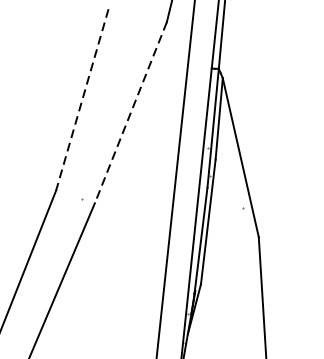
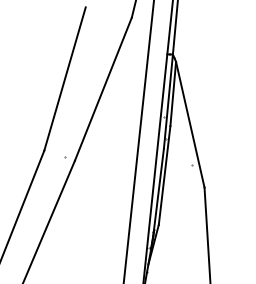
line: (82, 100) -> (65, 79), dashed -> solid
line: (131, 113) -> (103, 89), dashed -> solid

